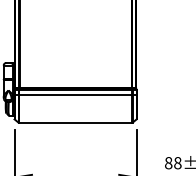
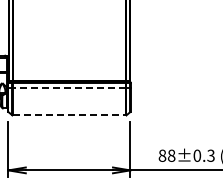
line: (75, 94) -> (69, 87), solid -> dashed
line: (75, 122) -> (69, 115), solid -> dashed

